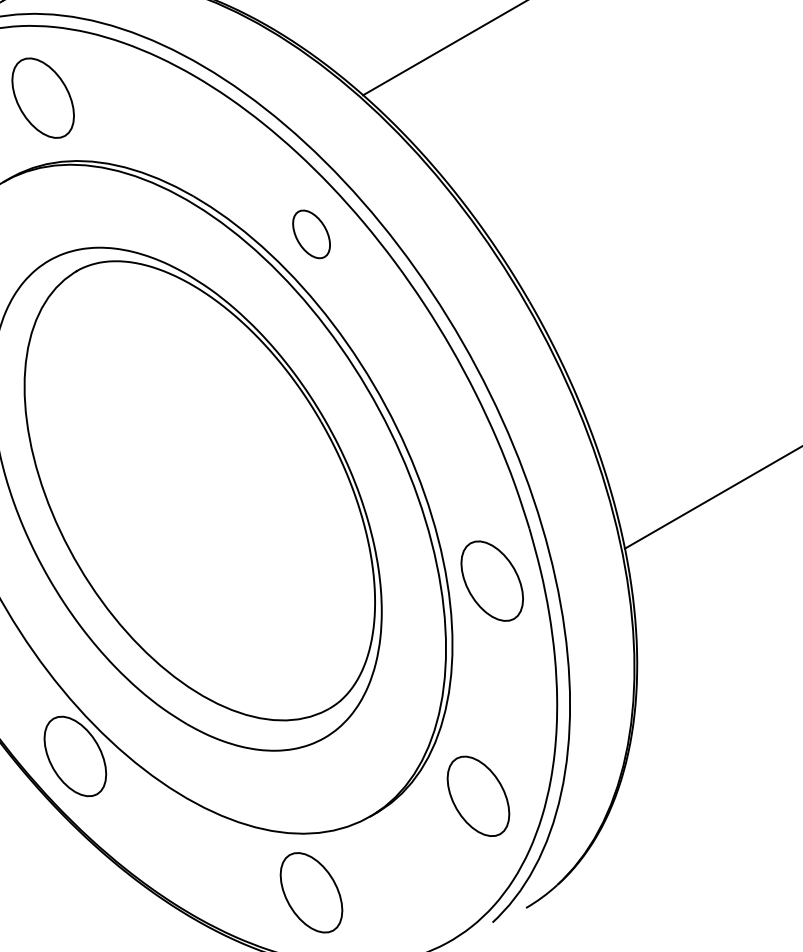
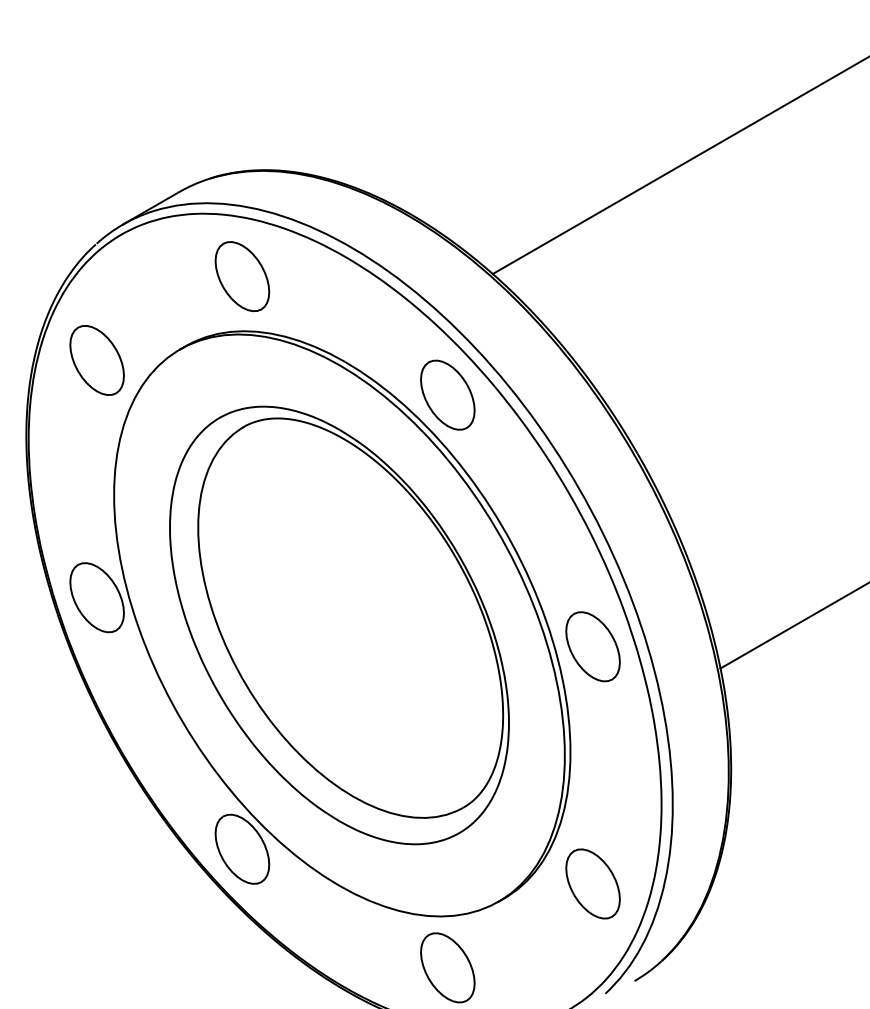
part: (43, 98) -> (242, 276), moved
part: (311, 233) -> (447, 394), size x1.67
part: (491, 580) -> (592, 646), moved

